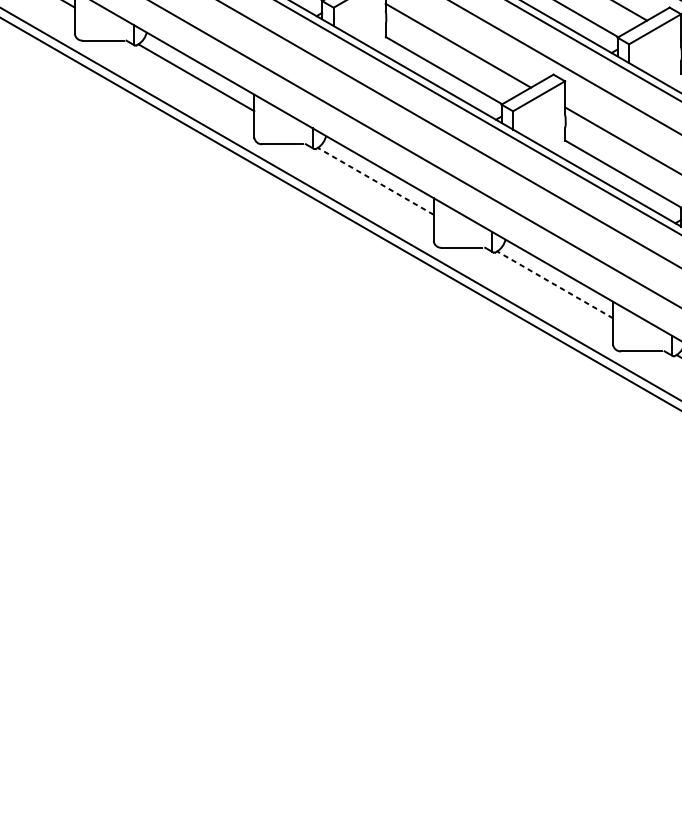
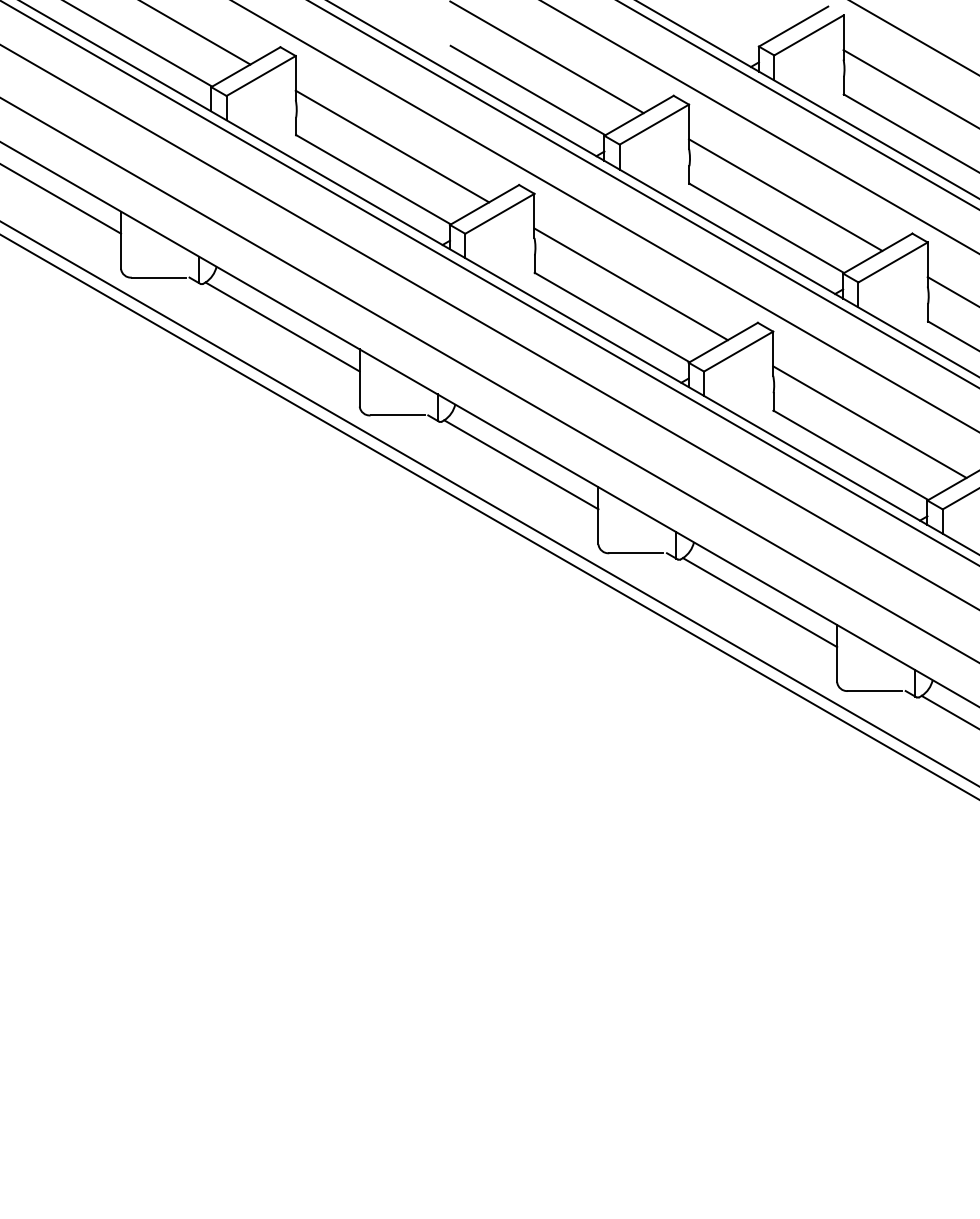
line: (375, 181) -> (521, 464), dashed -> solid
line: (555, 284) -> (760, 602), dashed -> solid

